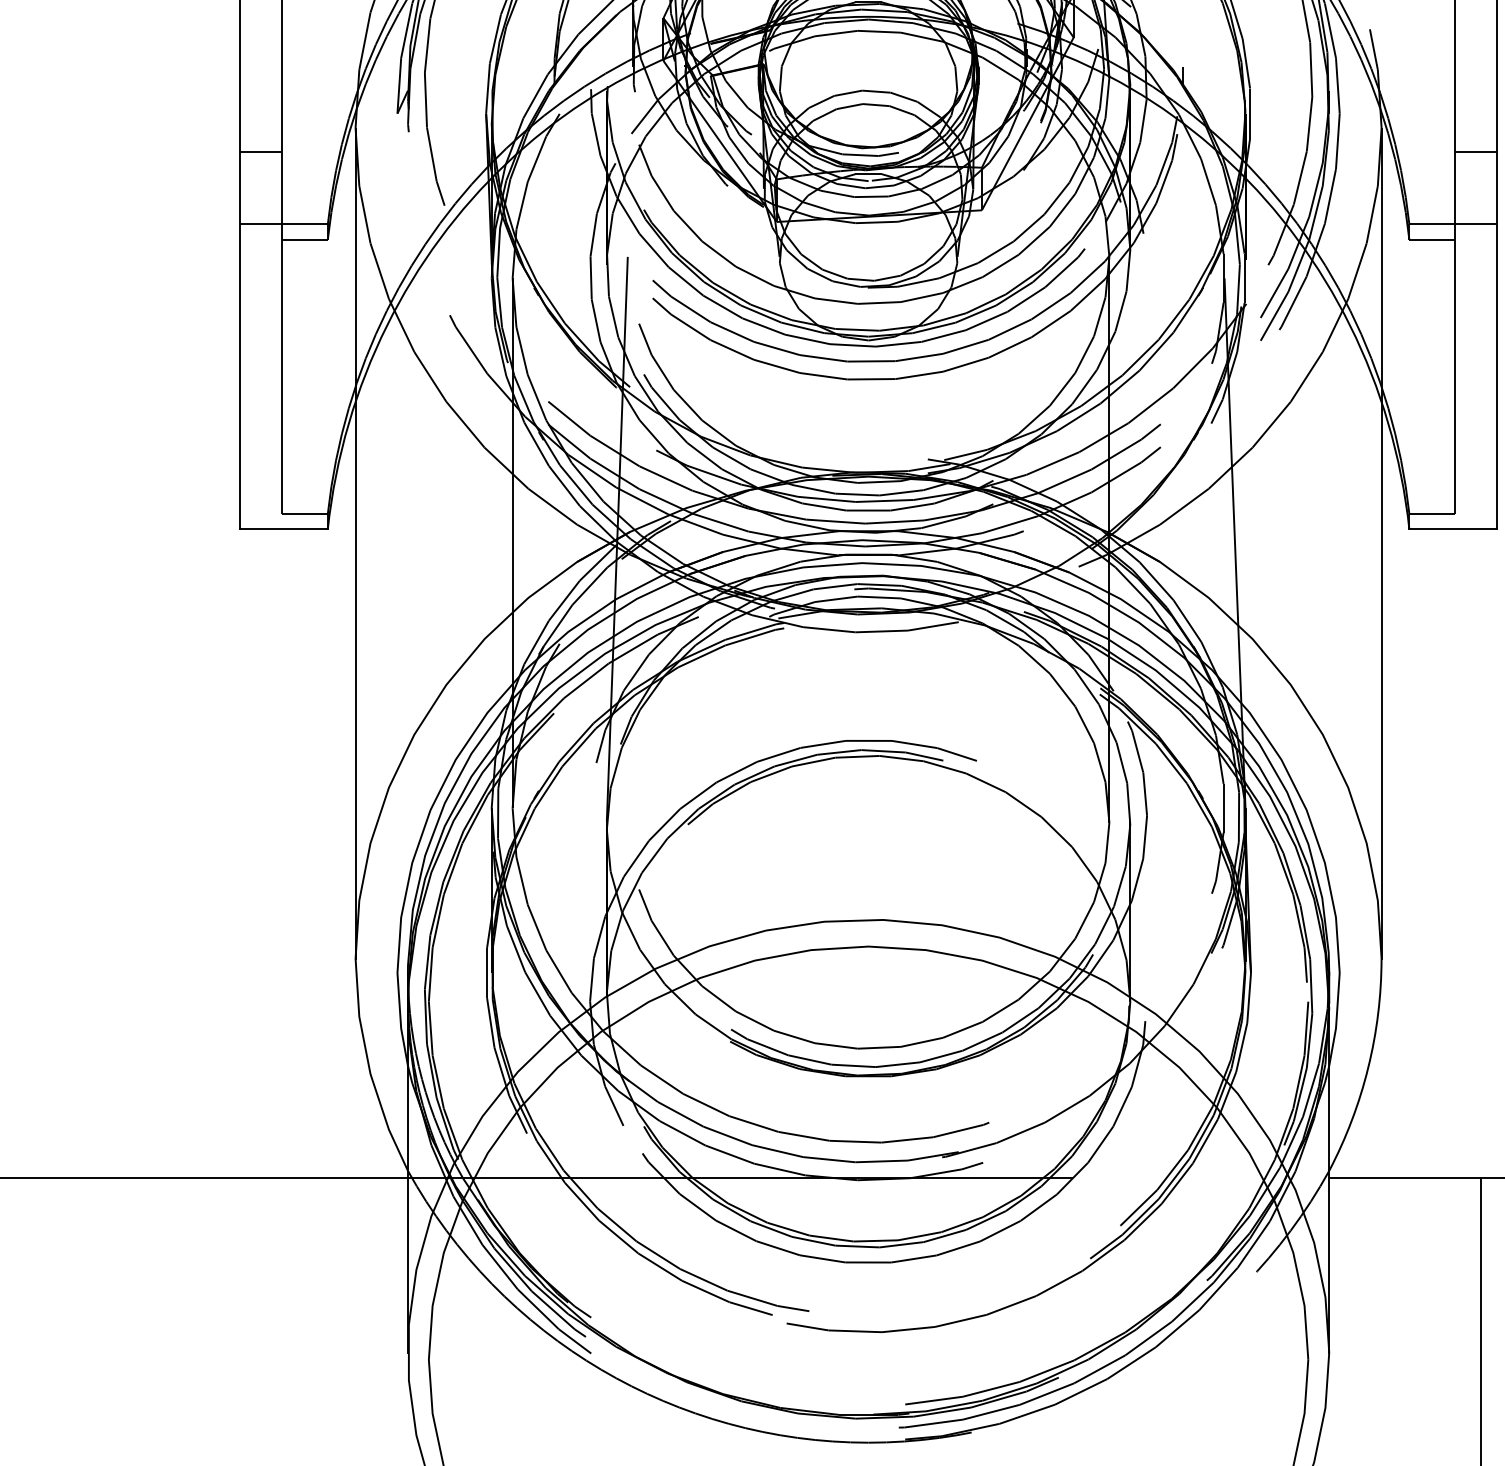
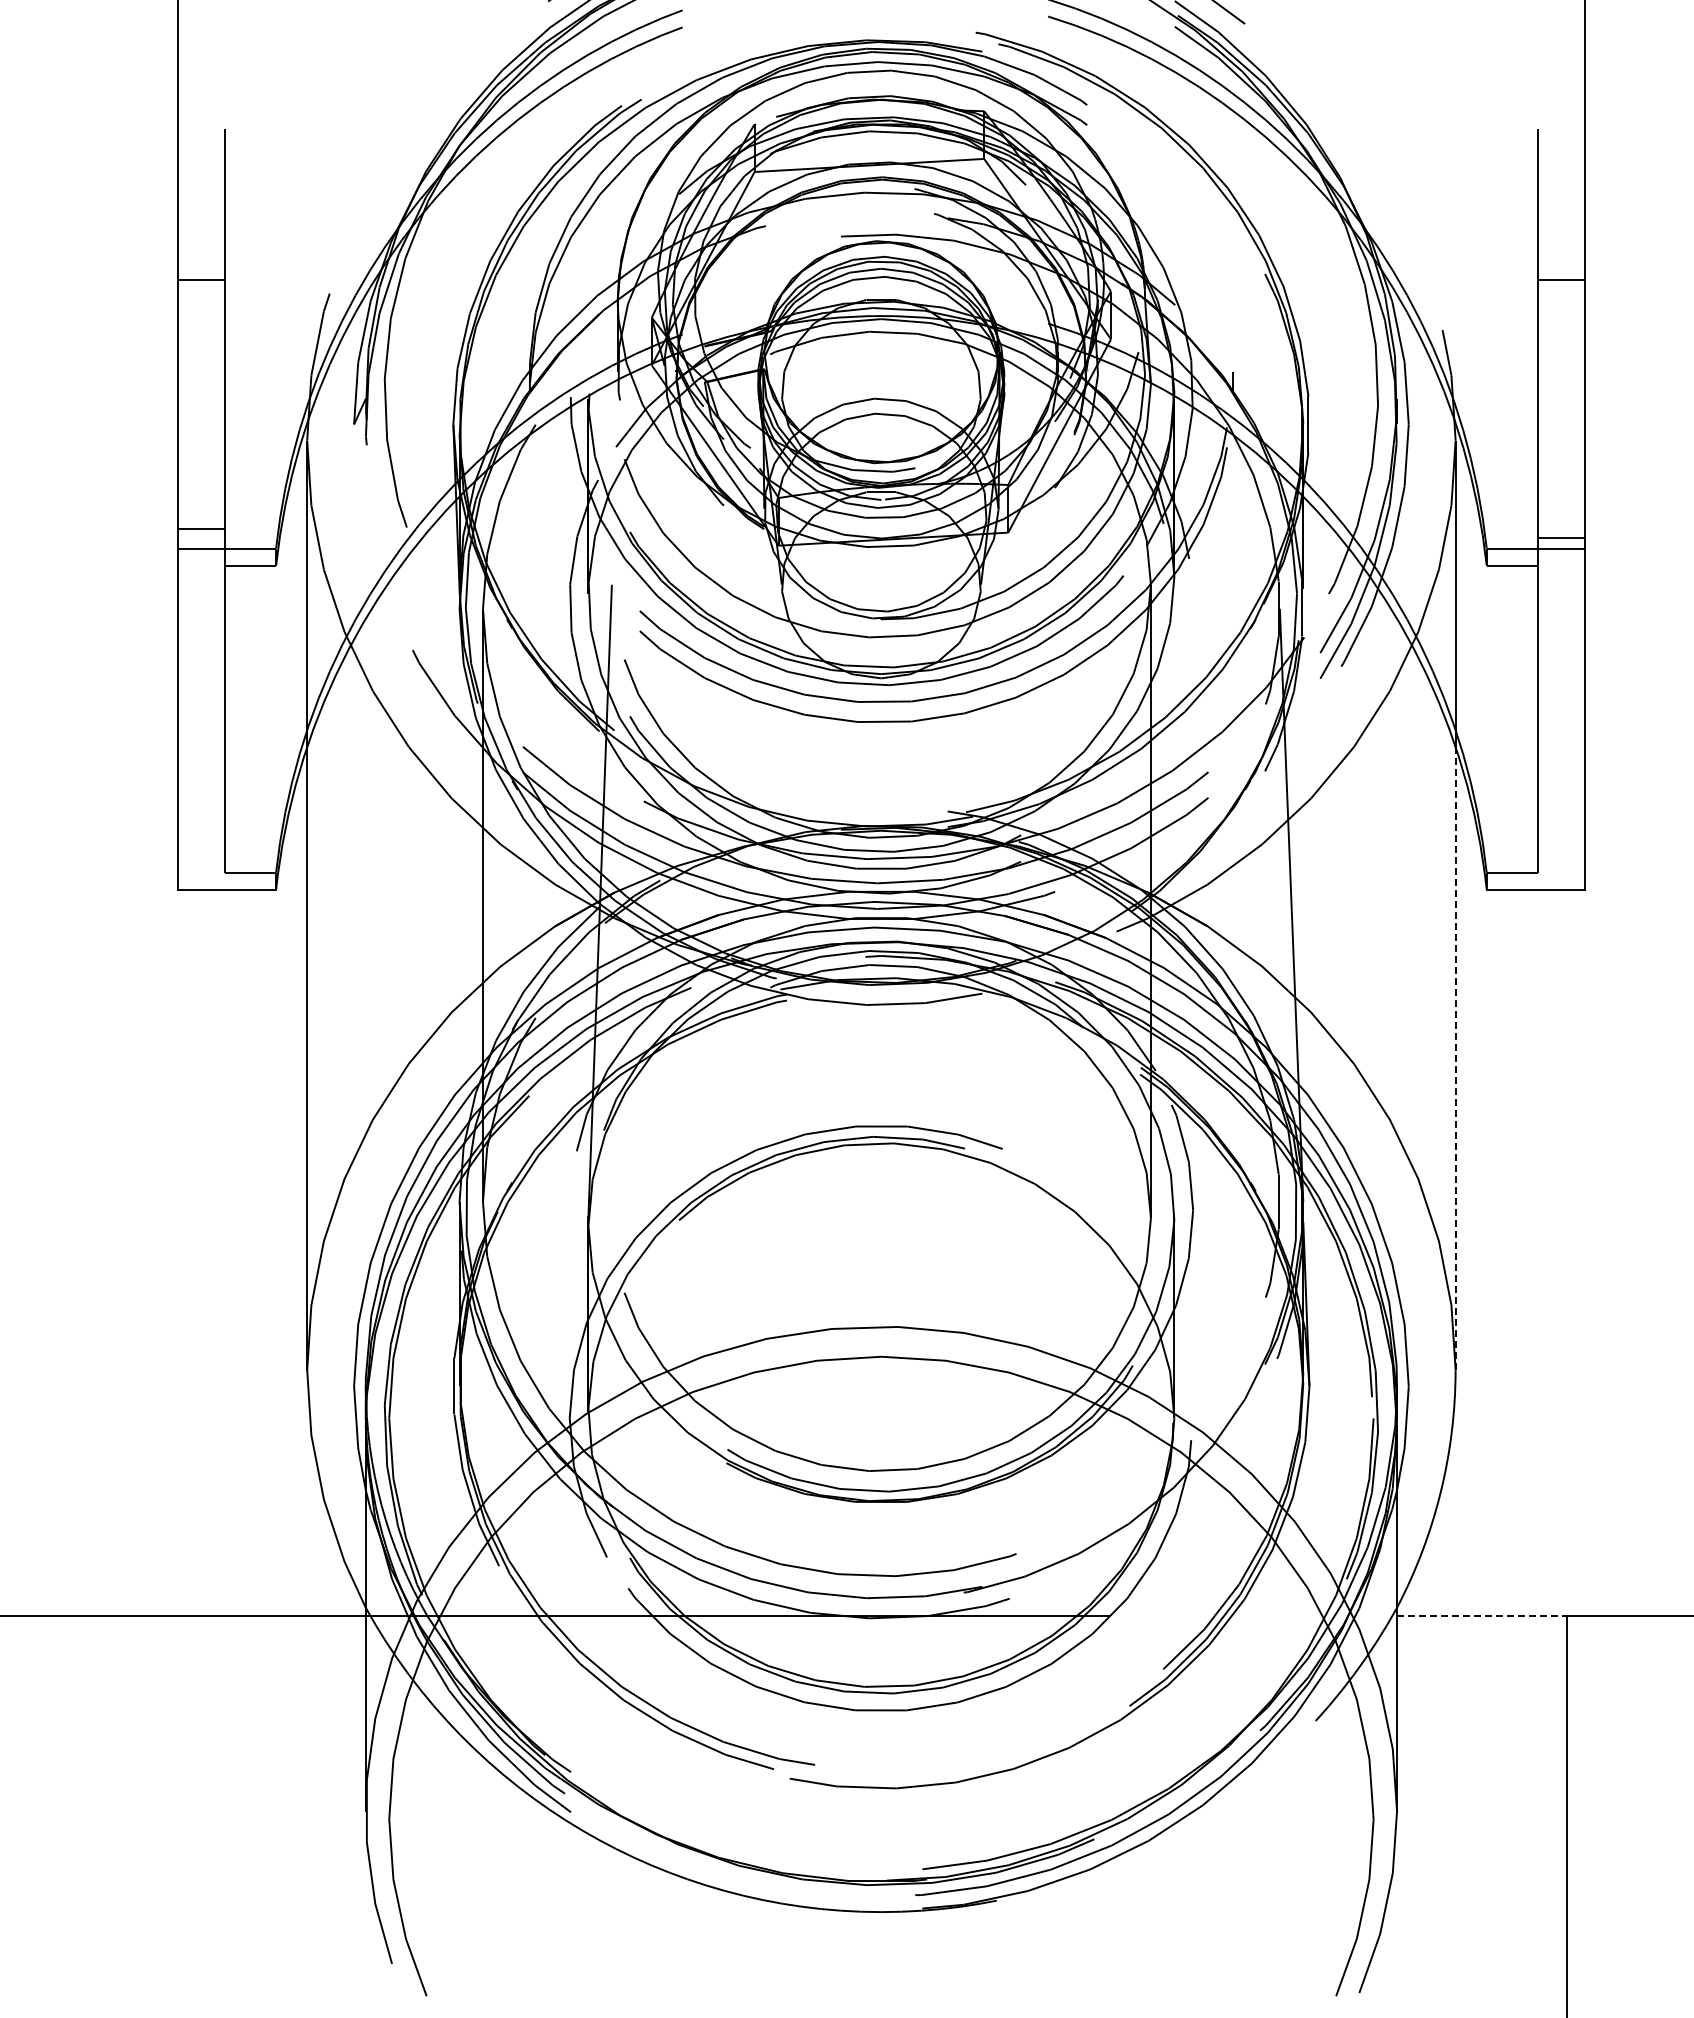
line: (261, 152) -> (201, 528), moved
line: (1475, 152) -> (1560, 537), moved
line: (1381, 680) -> (1455, 1058), solid -> dashed
line: (1405, 1178) -> (1482, 1616), solid -> dashed

